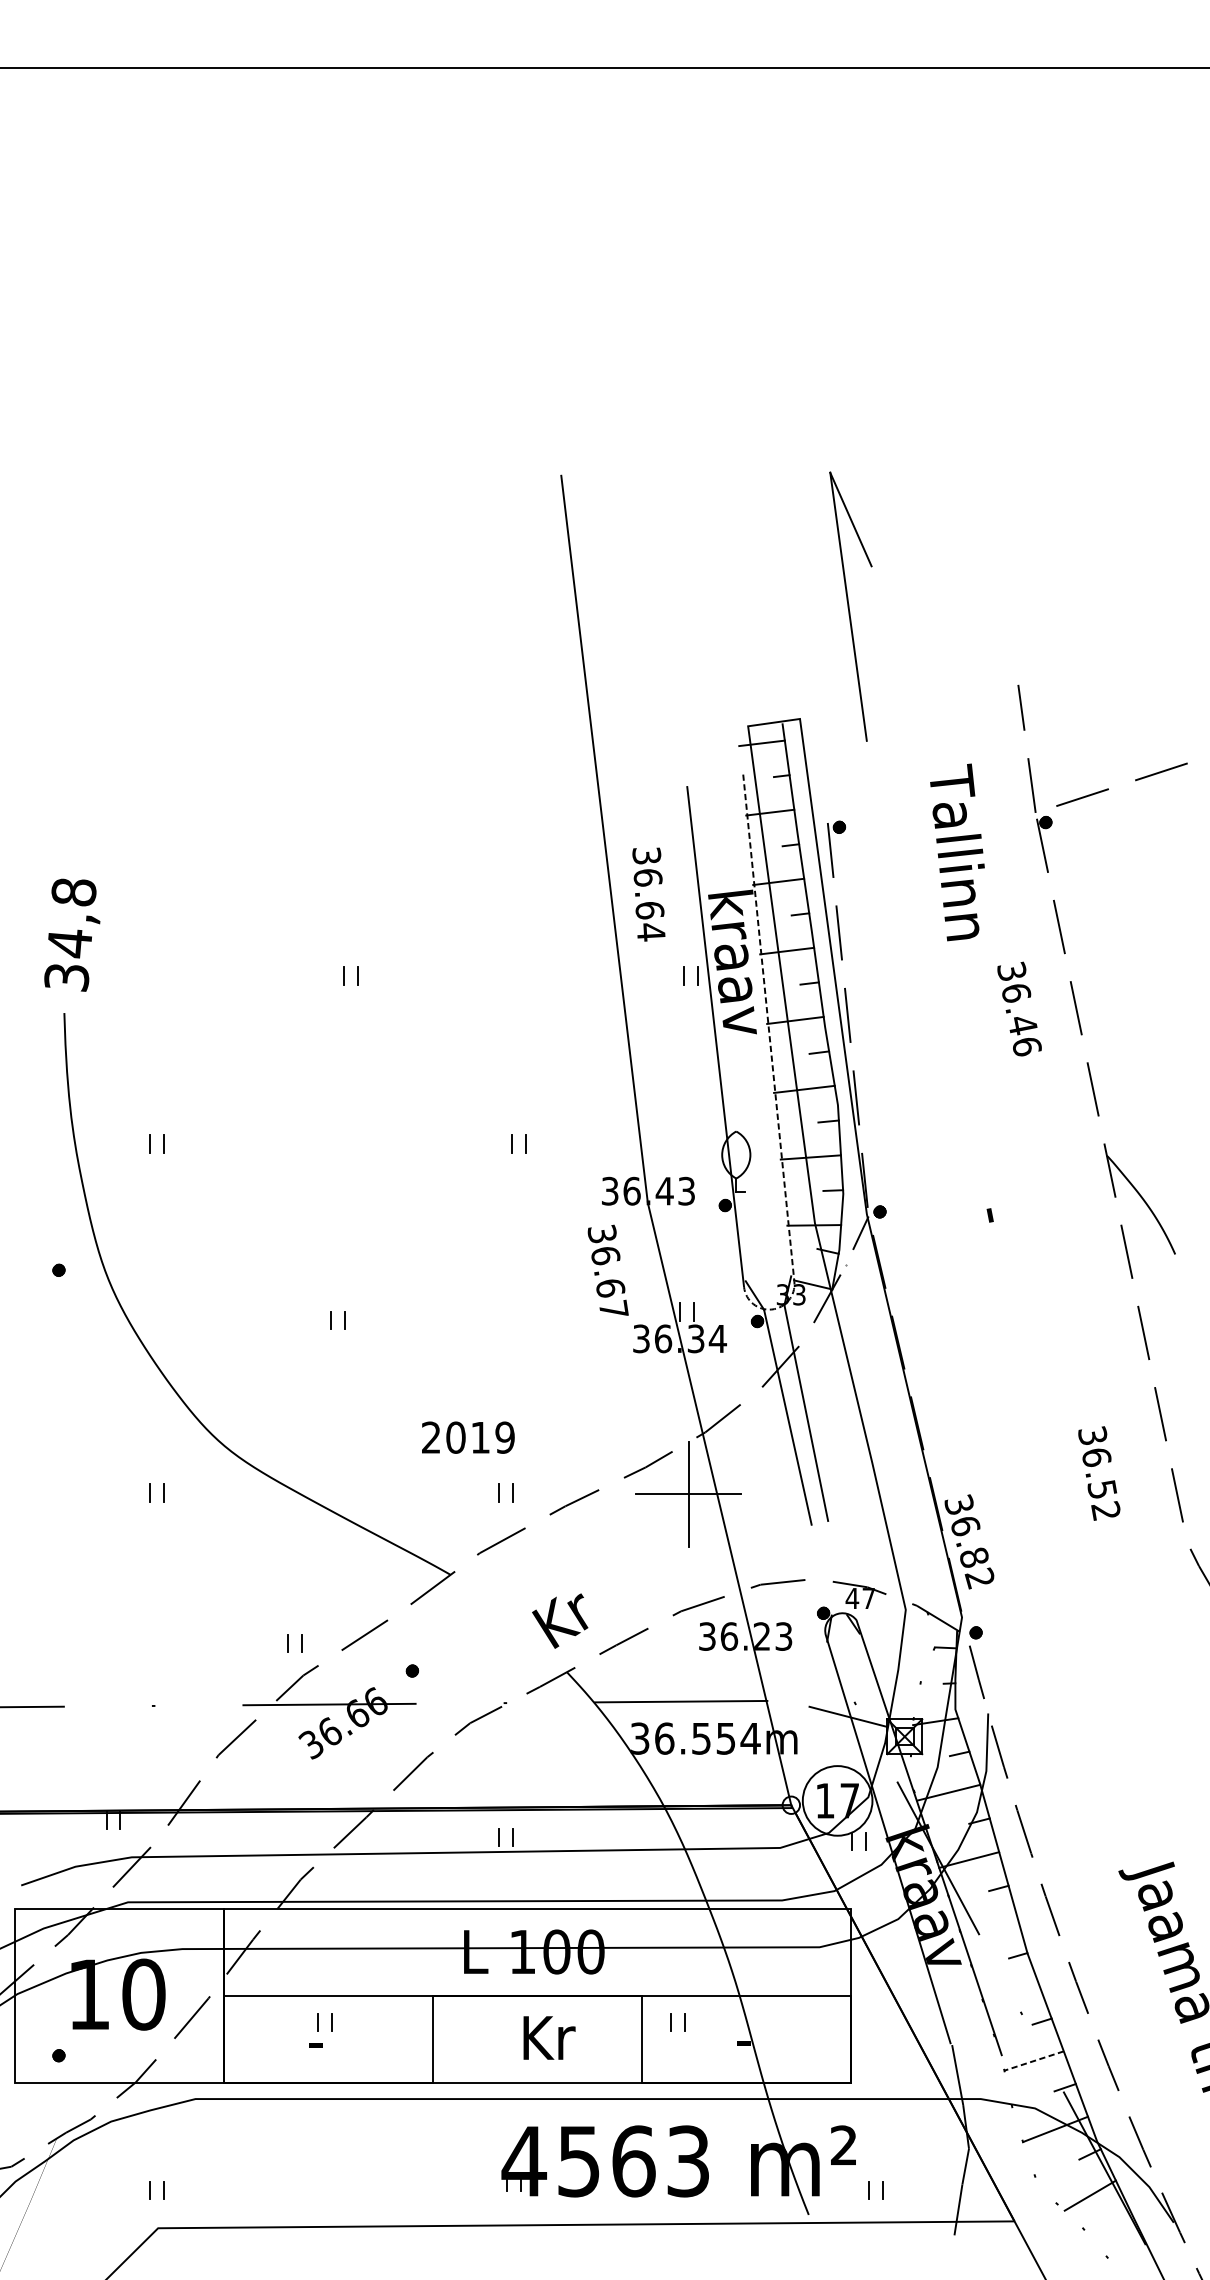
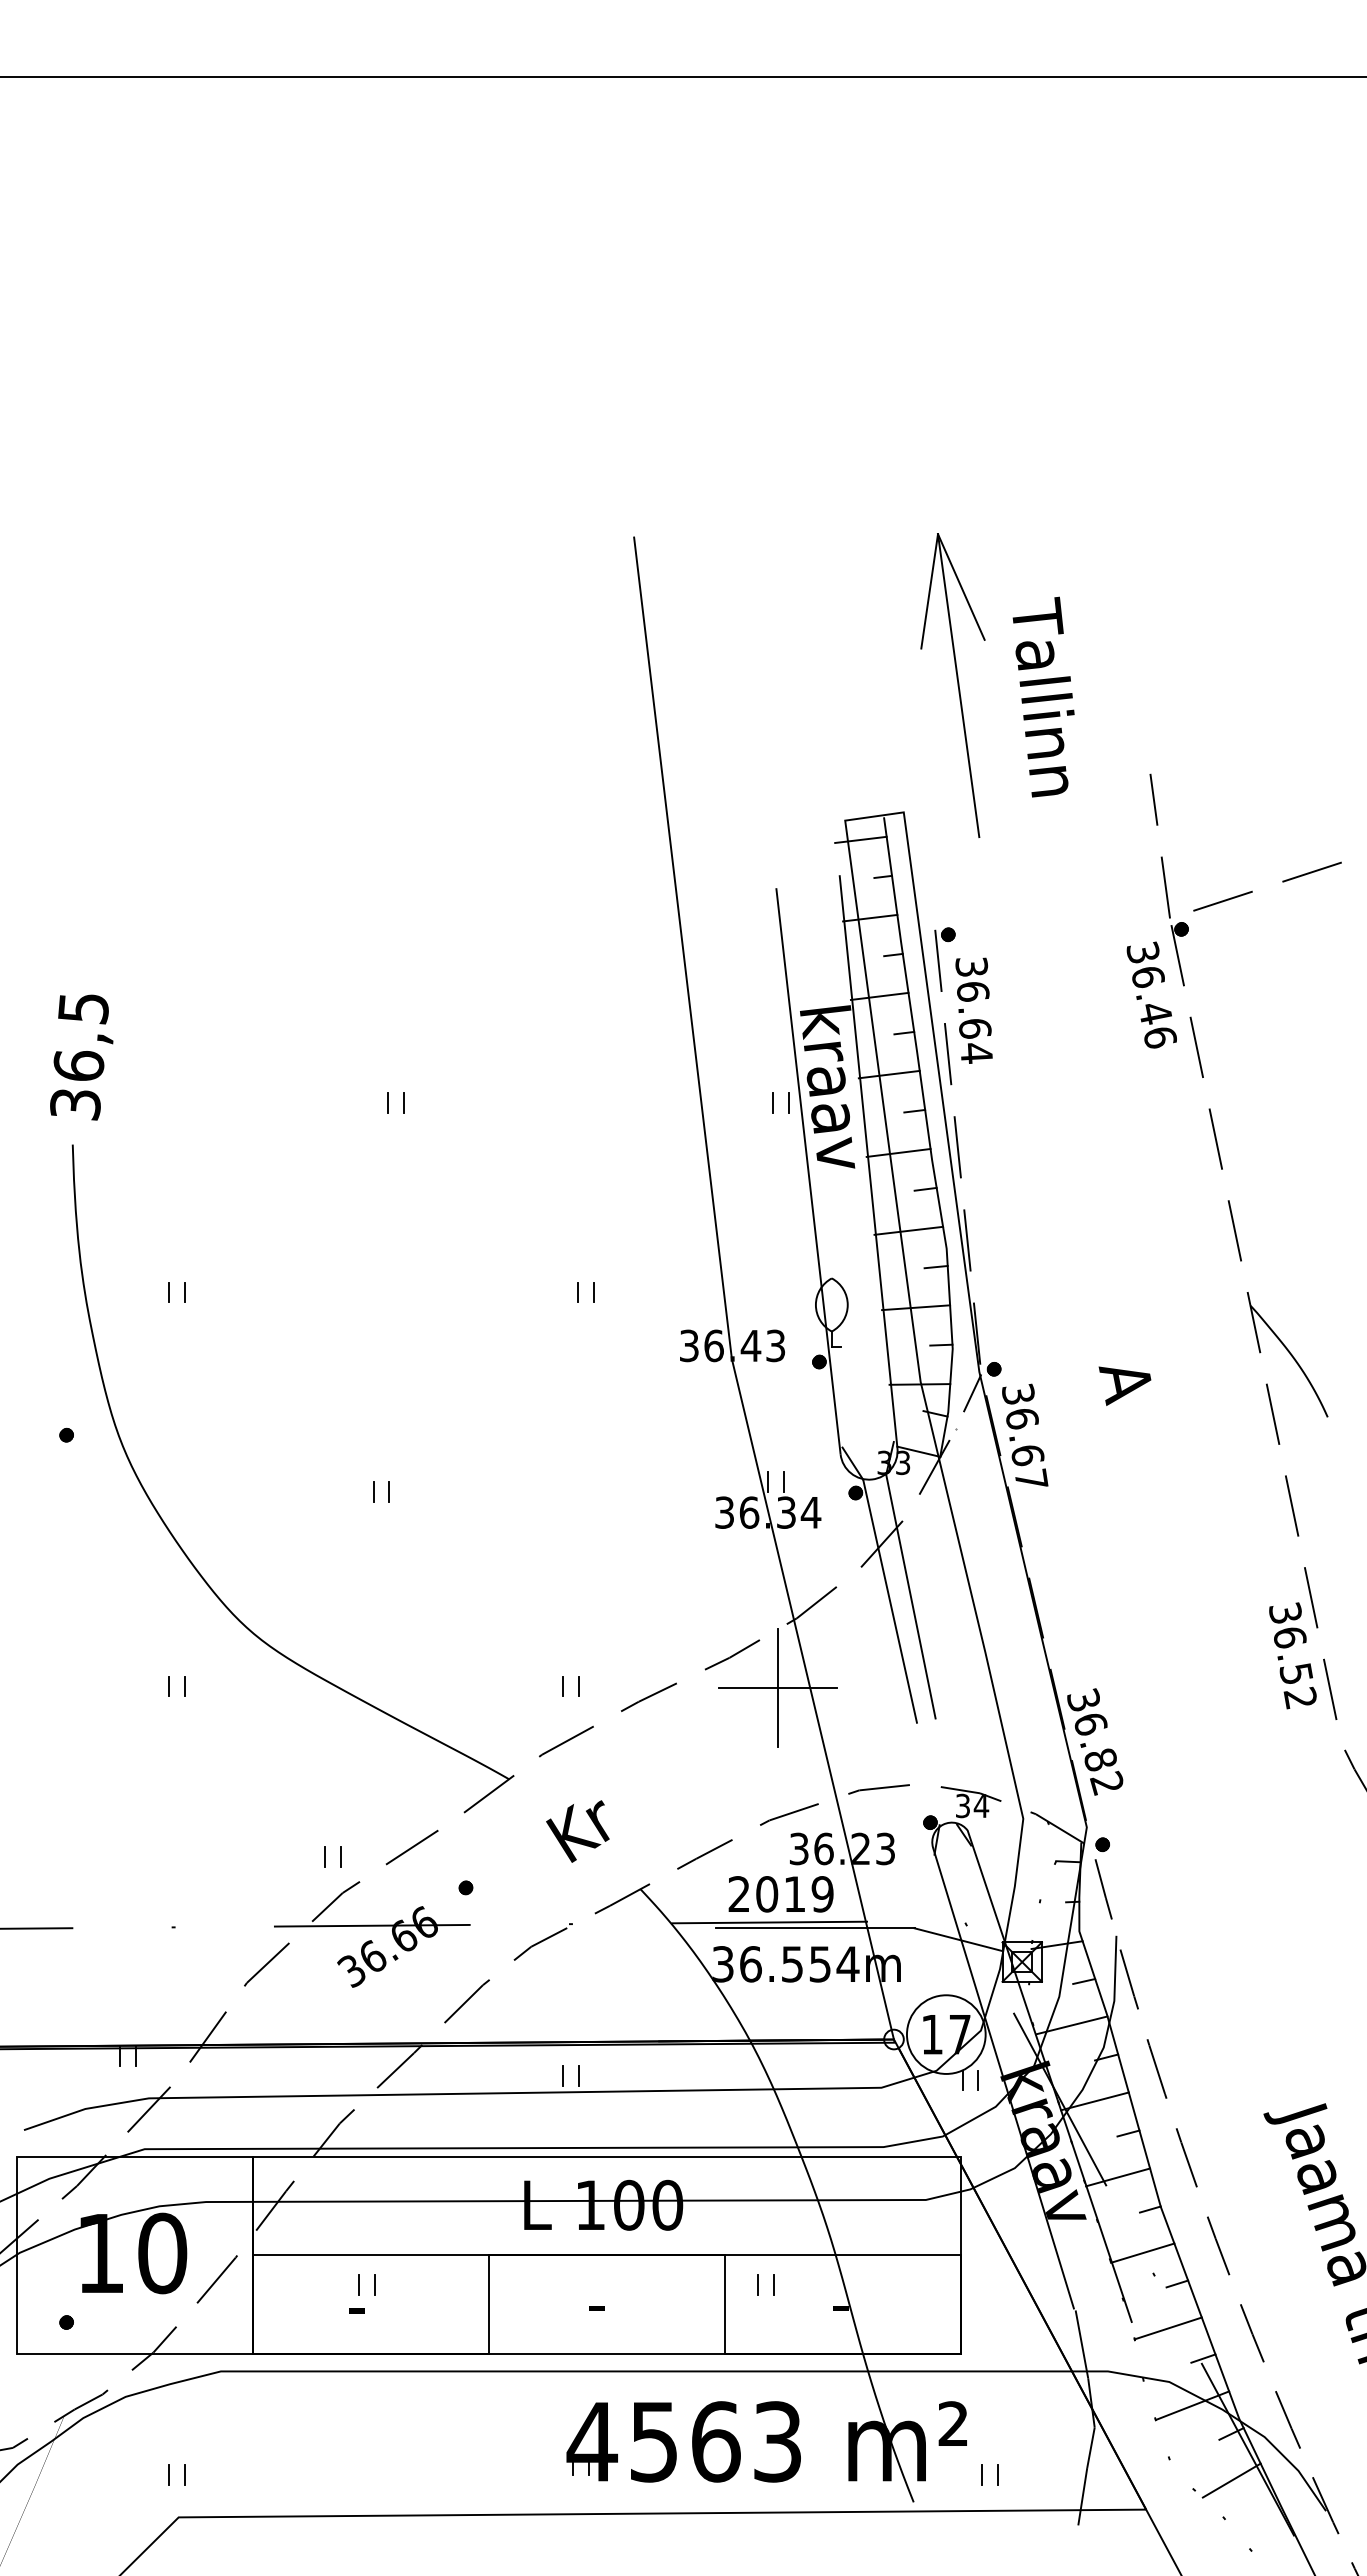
line: (822, 523) -> (929, 591), added
text: (957, 851) -> (1043, 696), moved
text: (648, 894) -> (973, 1010), moved
text: (72, 918) -> (81, 1037), 34,8 -> 36,5
text: (1019, 1008) -> (1151, 994), moved
line: (774, 1079) -> (874, 1219), dashed -> solid
text: (995, 1226) -> (1124, 1385), - -> A
text: (608, 1269) -> (1025, 1434), moved
text: (467, 1437) -> (780, 1894), moved
text: (1098, 1473) -> (1292, 1655), moved
text: (860, 1598) -> (972, 1805), 47 -> 34
text: (559, 1621) -> (577, 1831), moved
line: (720, 1706) -> (814, 1928), added
line: (990, 1927) -> (1118, 2177), added
line: (1011, 1993) -> (1142, 2252), added
text: (548, 2038) -> (619, 2302), Kr -> -
line: (1033, 2061) -> (1167, 2328), dashed -> solid

